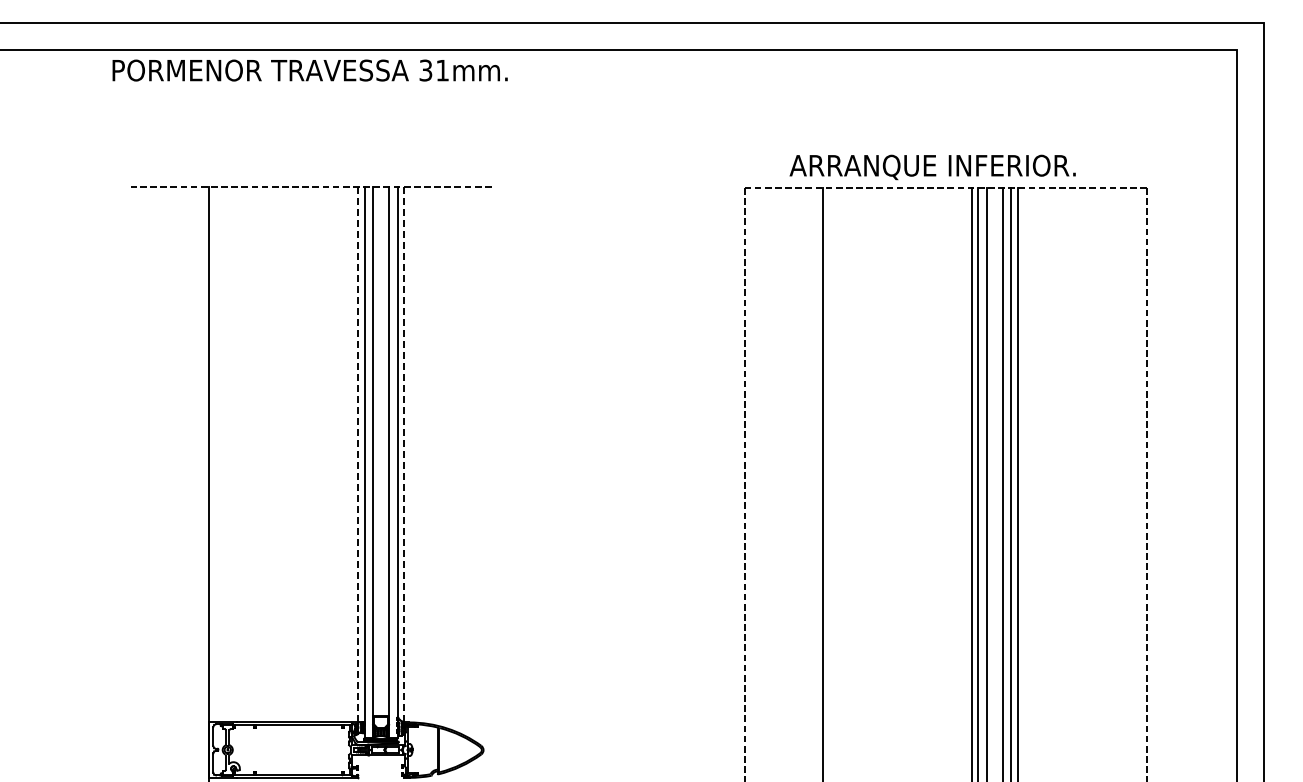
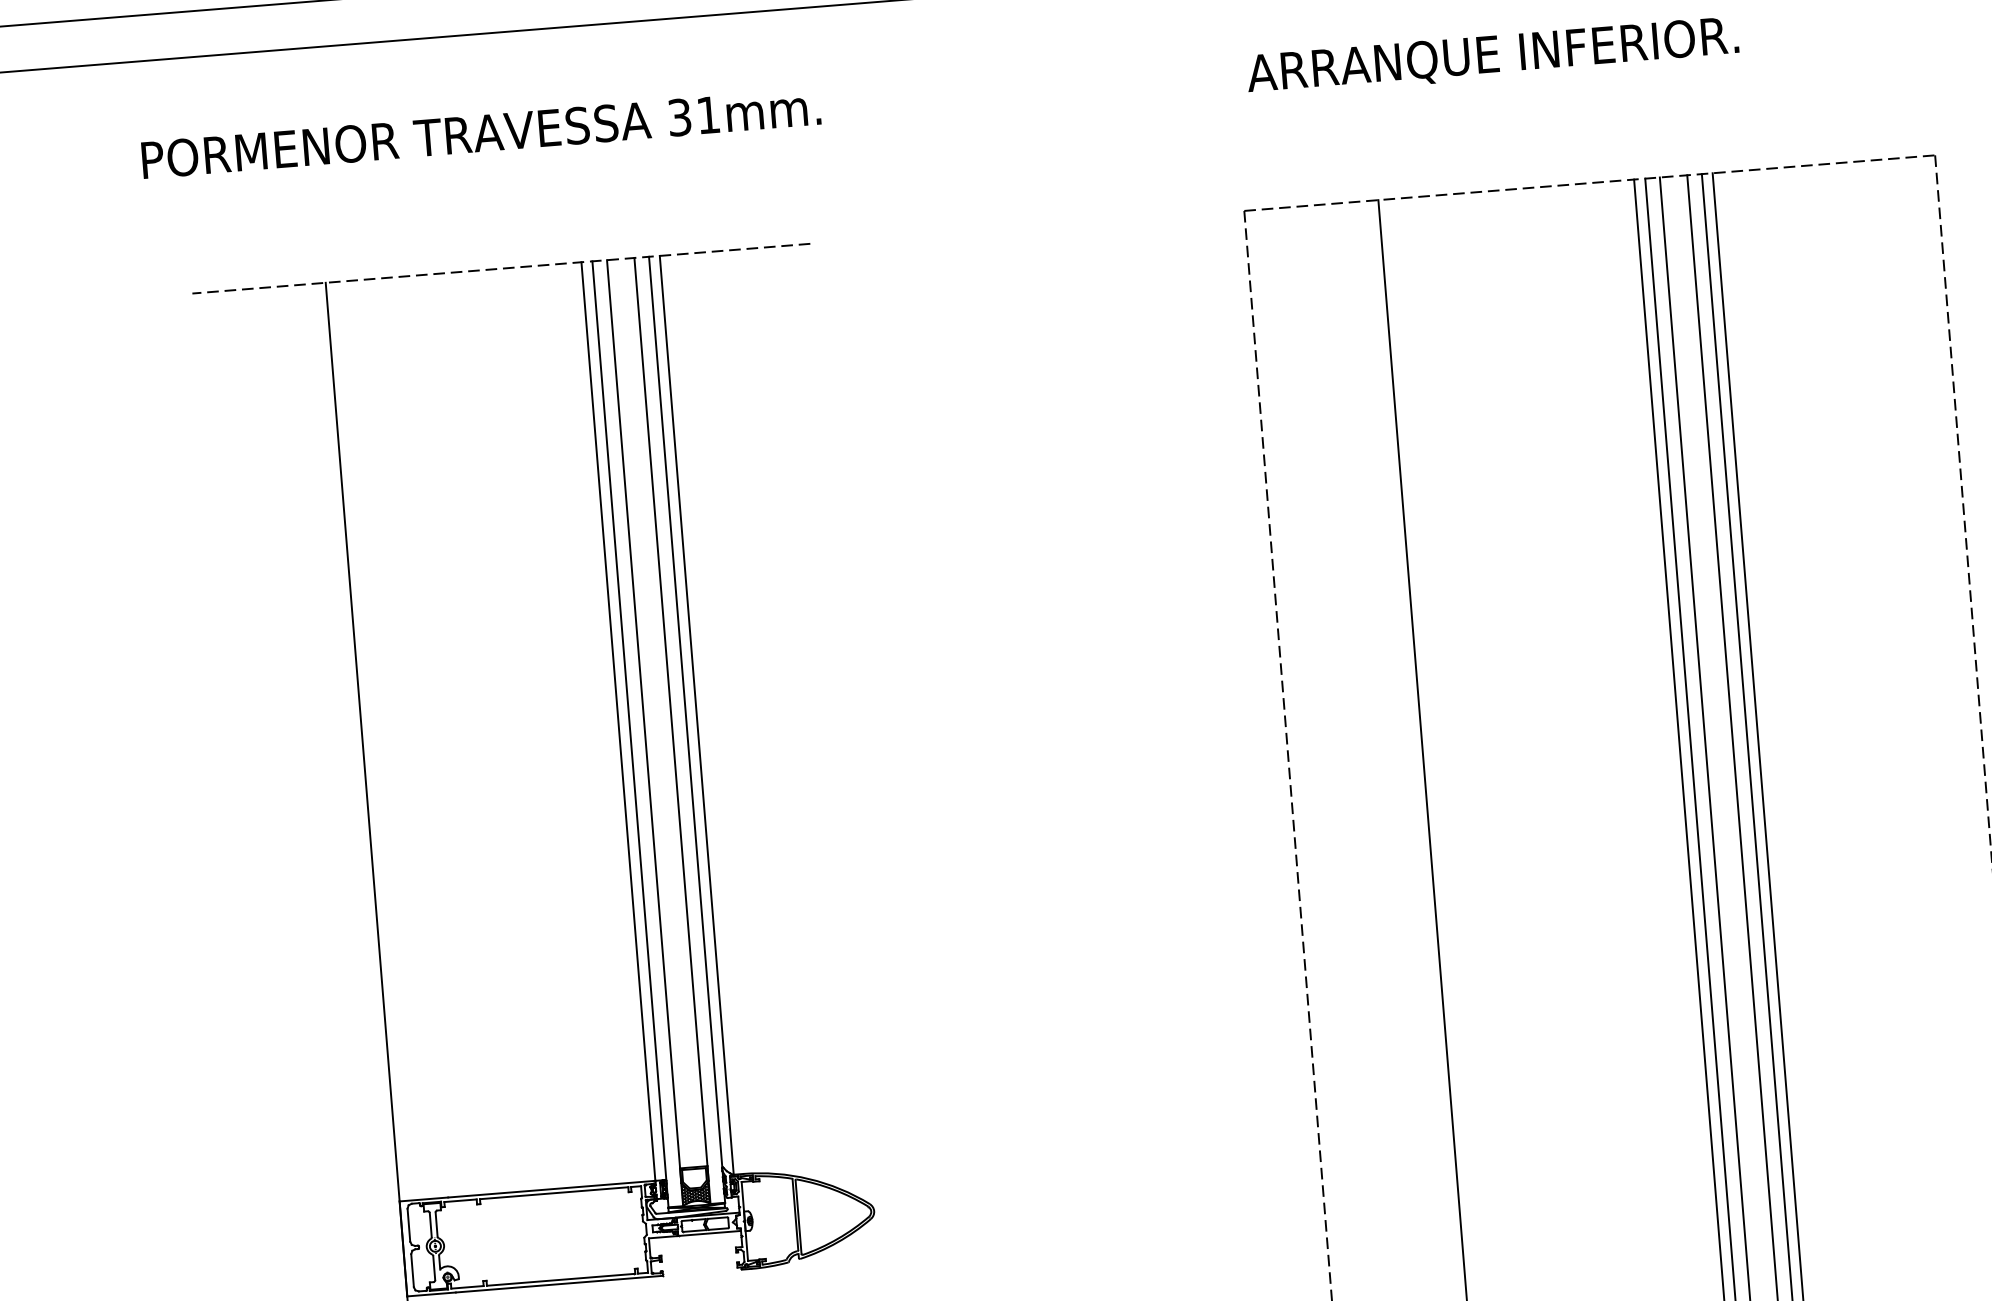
text: (309, 70) -> (480, 133), moved
text: (932, 167) -> (1492, 57), moved
line: (358, 454) -> (618, 721), dashed -> solid
line: (403, 455) -> (696, 716), dashed -> solid

